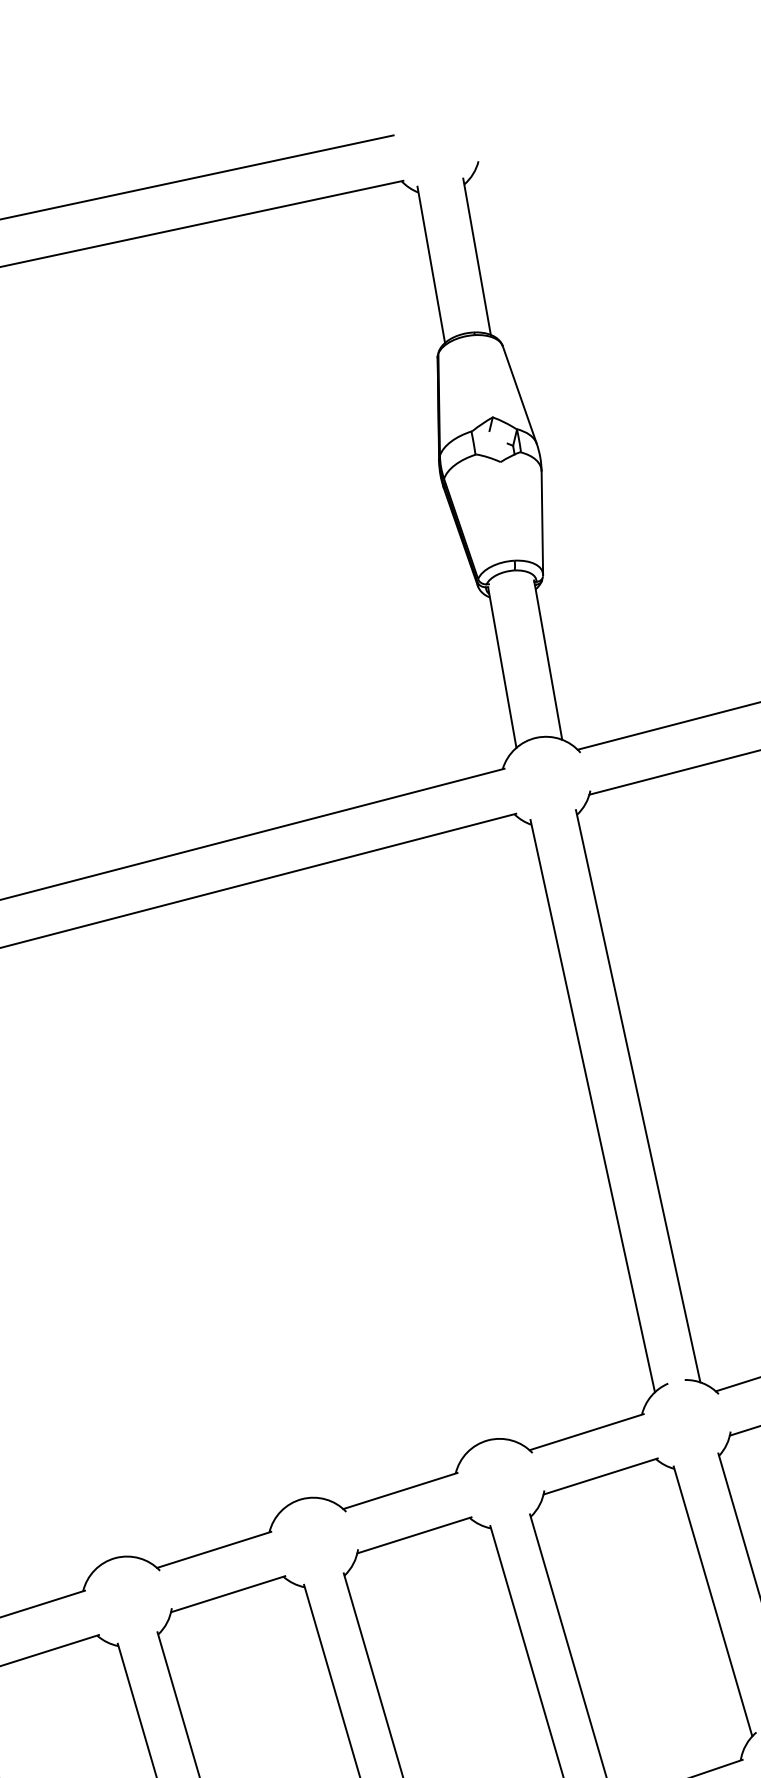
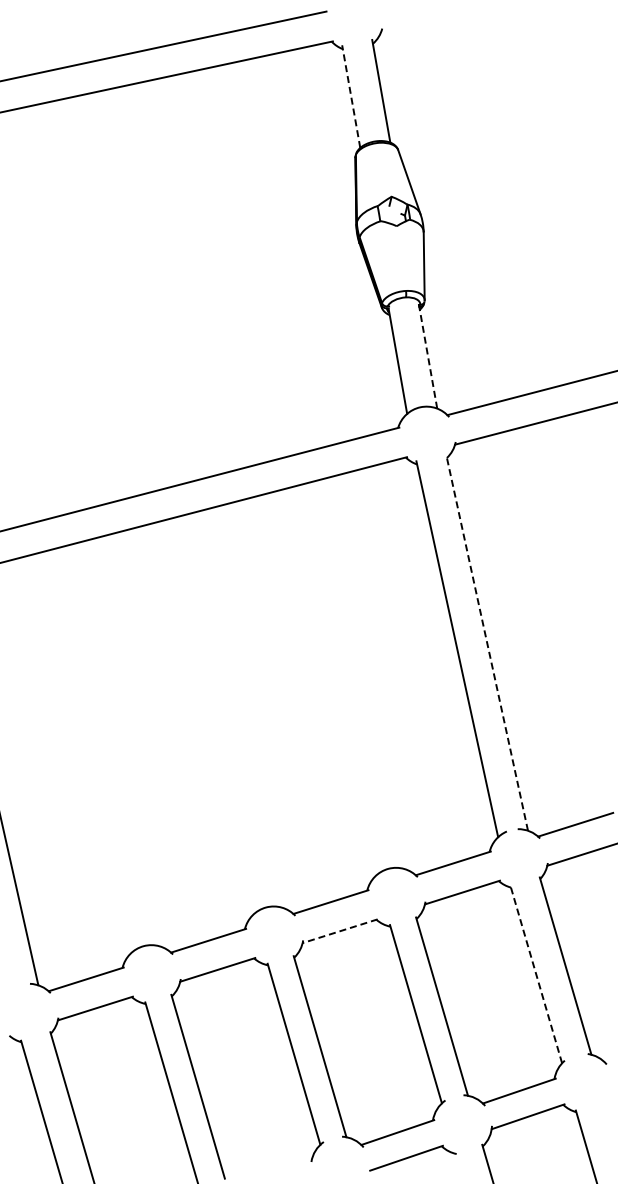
line: (431, 264) -> (351, 96), solid -> dashed
line: (547, 658) -> (427, 355), solid -> dashed
line: (638, 1095) -> (487, 642), solid -> dashed
line: (413, 1535) -> (339, 931), solid -> dashed
line: (713, 1601) -> (536, 974), solid -> dashed

